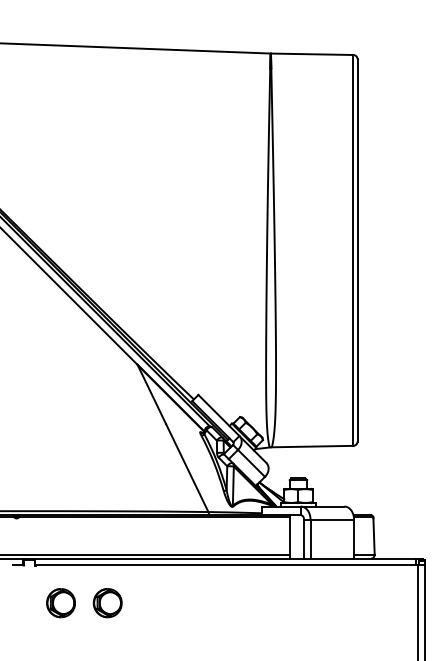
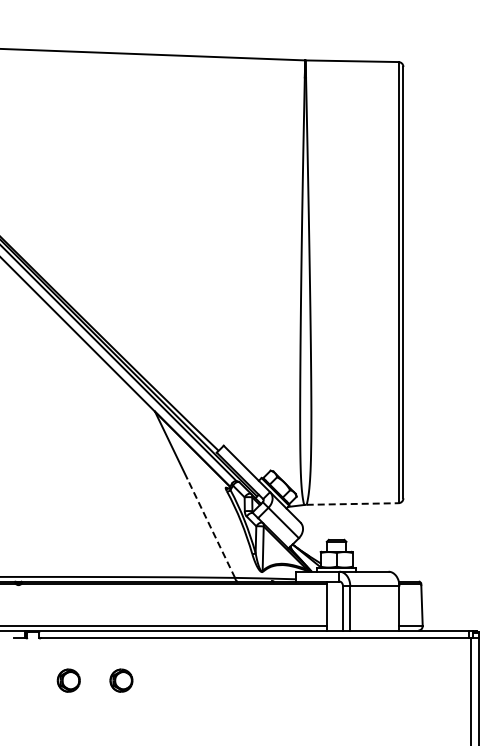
line: (312, 447) -> (352, 504), solid -> dashed
line: (186, 467) -> (210, 527), solid -> dashed
part: (60, 602) -> (68, 680), size x0.7
part: (107, 602) -> (121, 680), size x0.7

